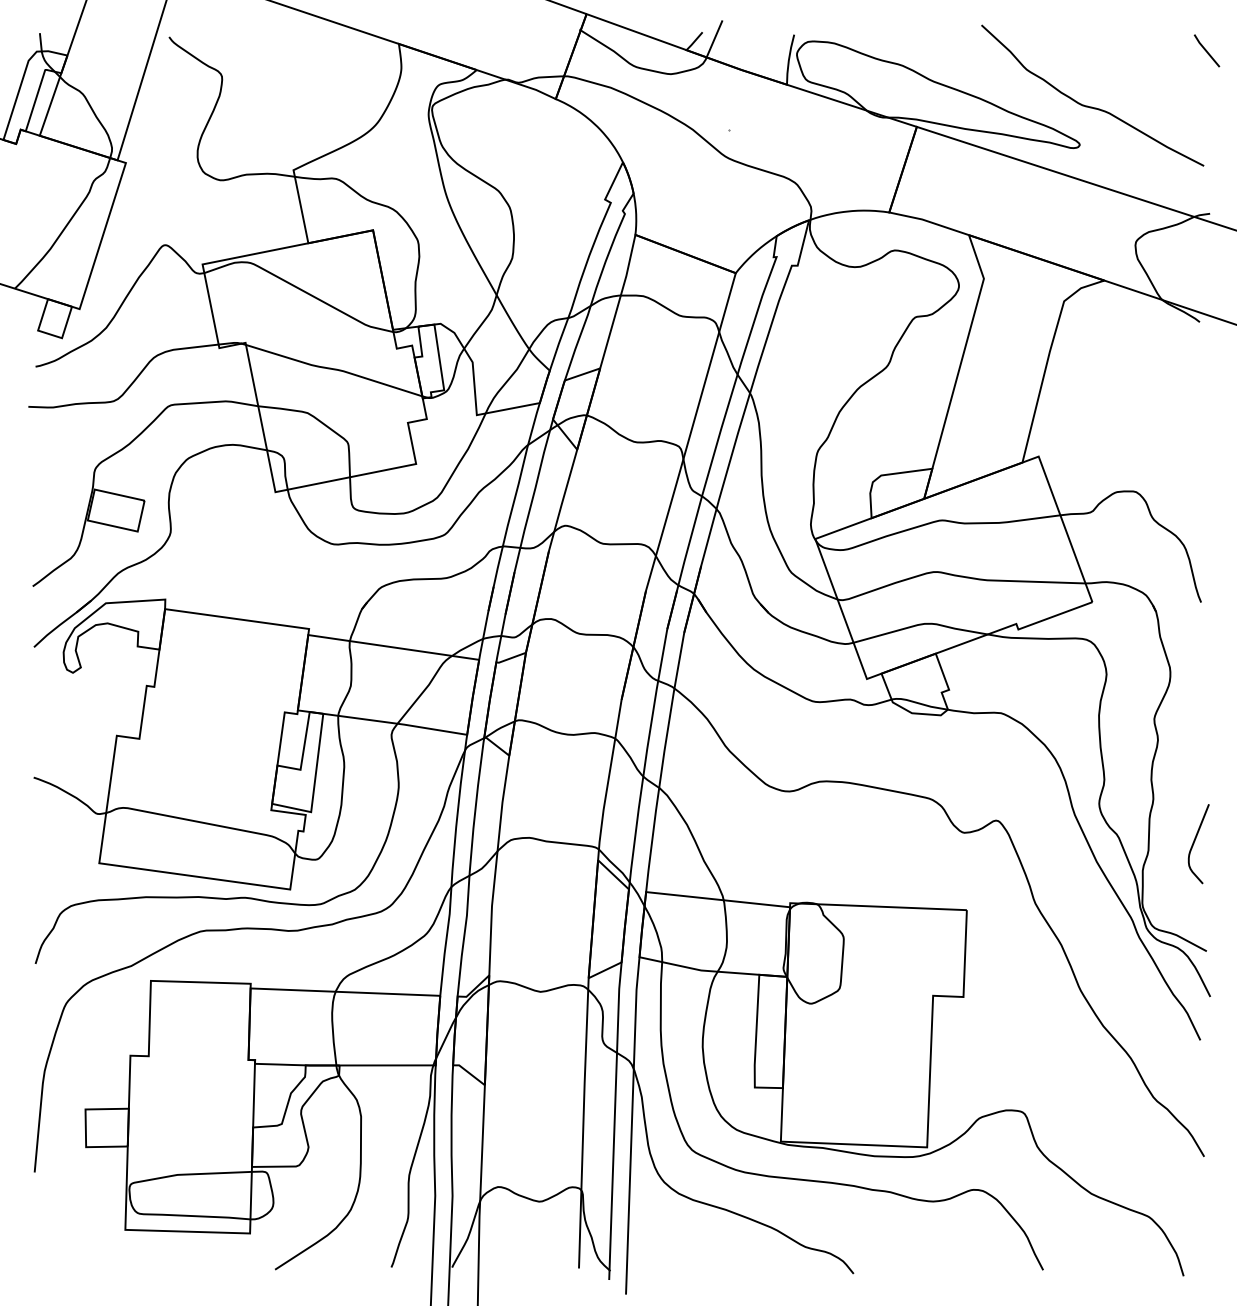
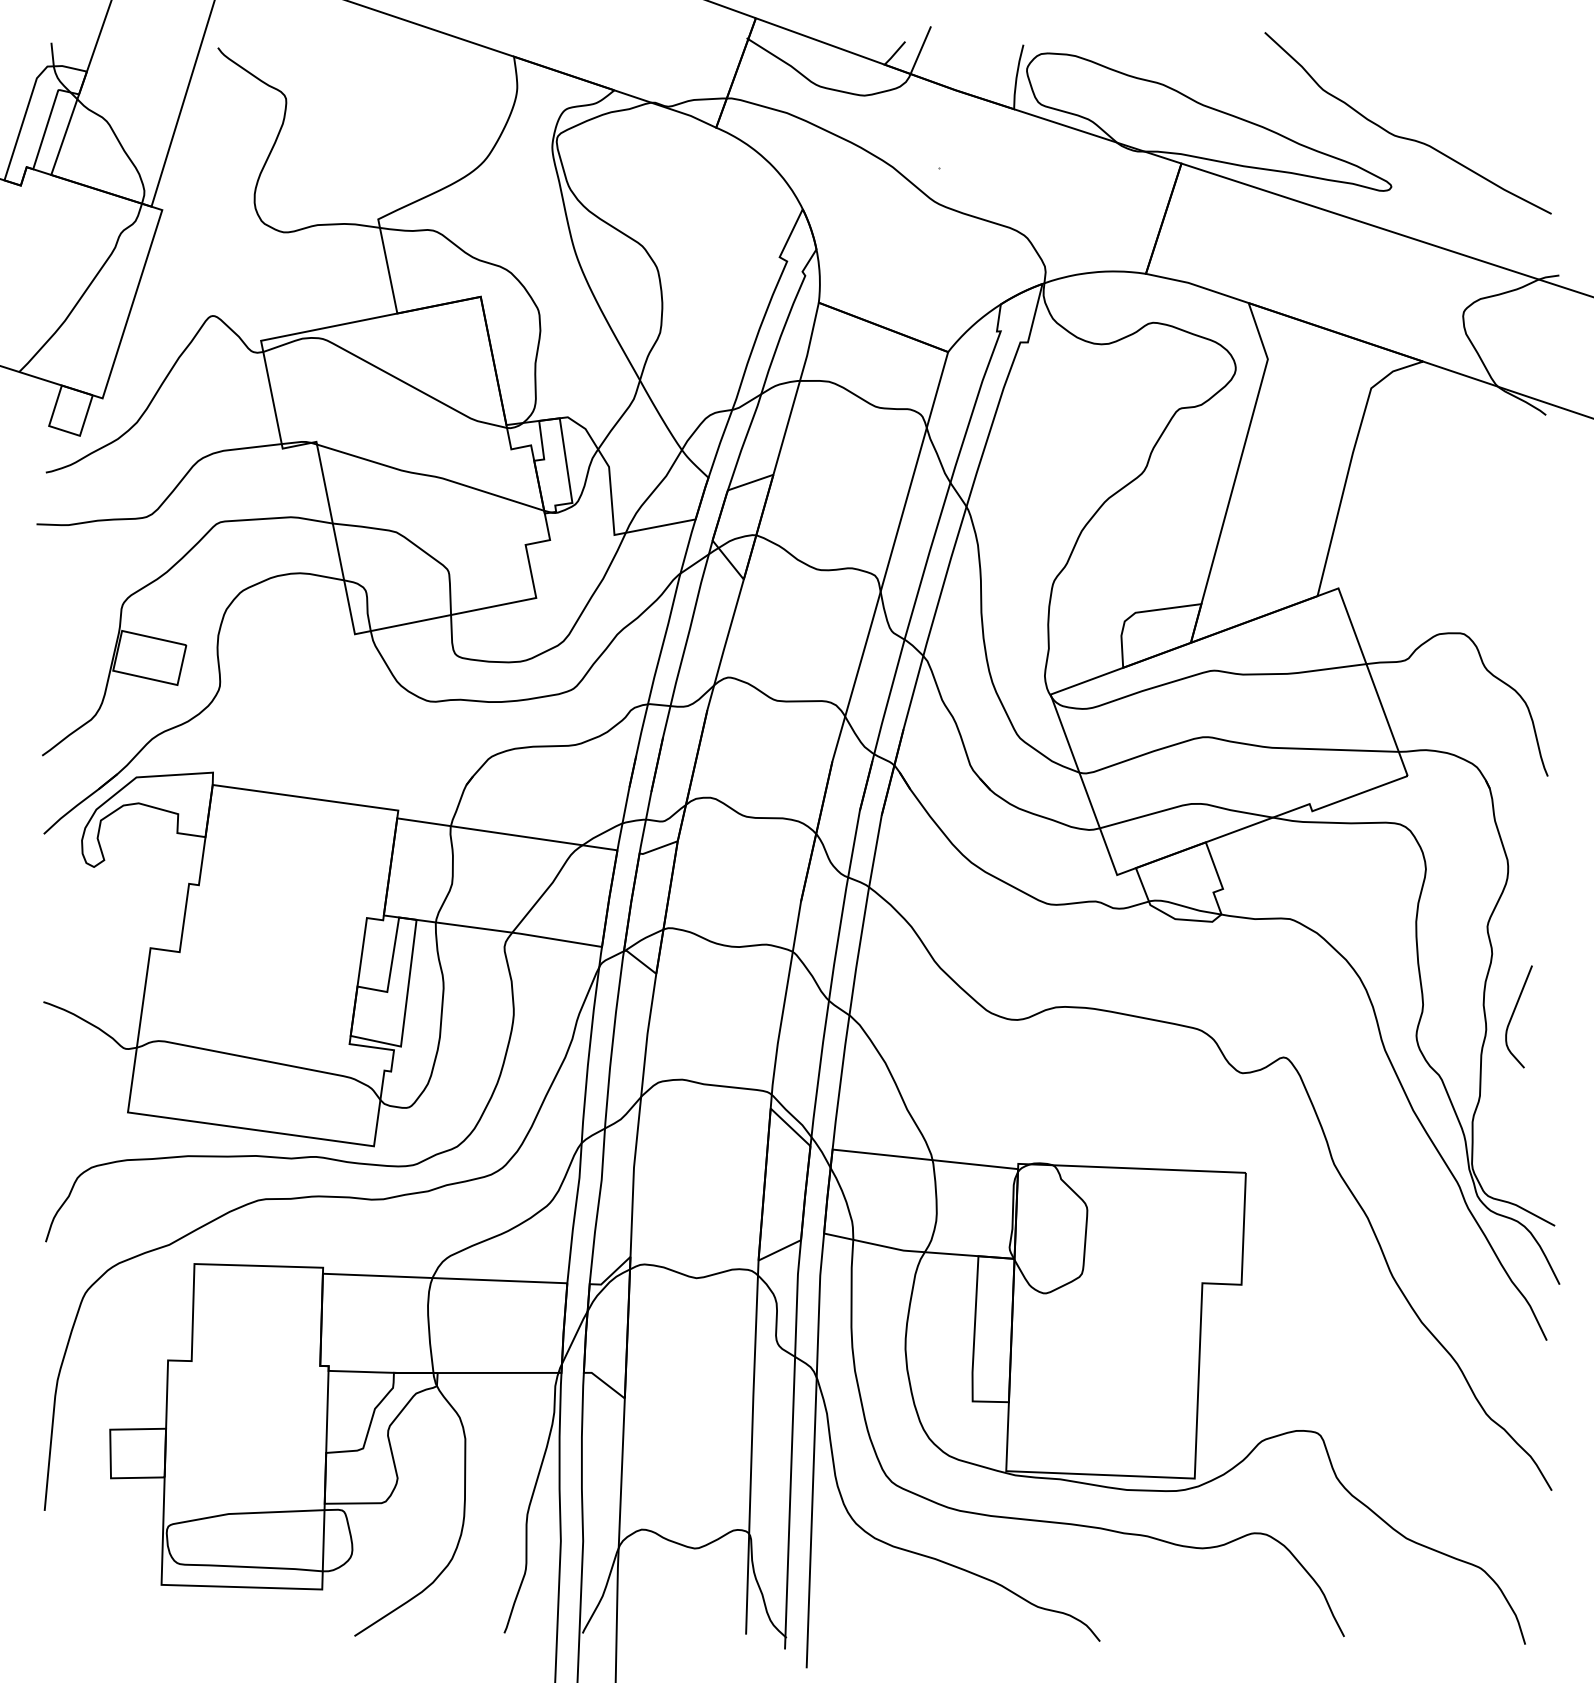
line: (1206, 50) -> (1554, 65), removed
curve: (1194, 843) -> (1513, 1016), moved

